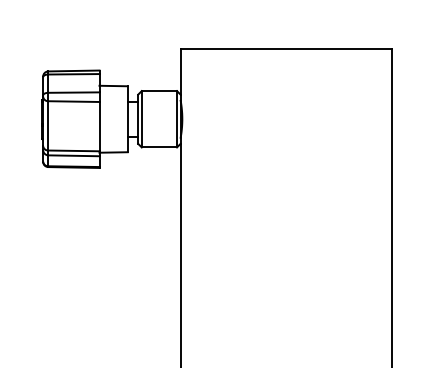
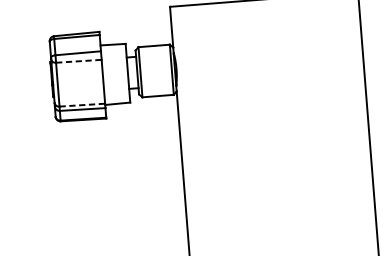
line: (73, 101) -> (78, 61), solid -> dashed
line: (73, 150) -> (81, 104), solid -> dashed

